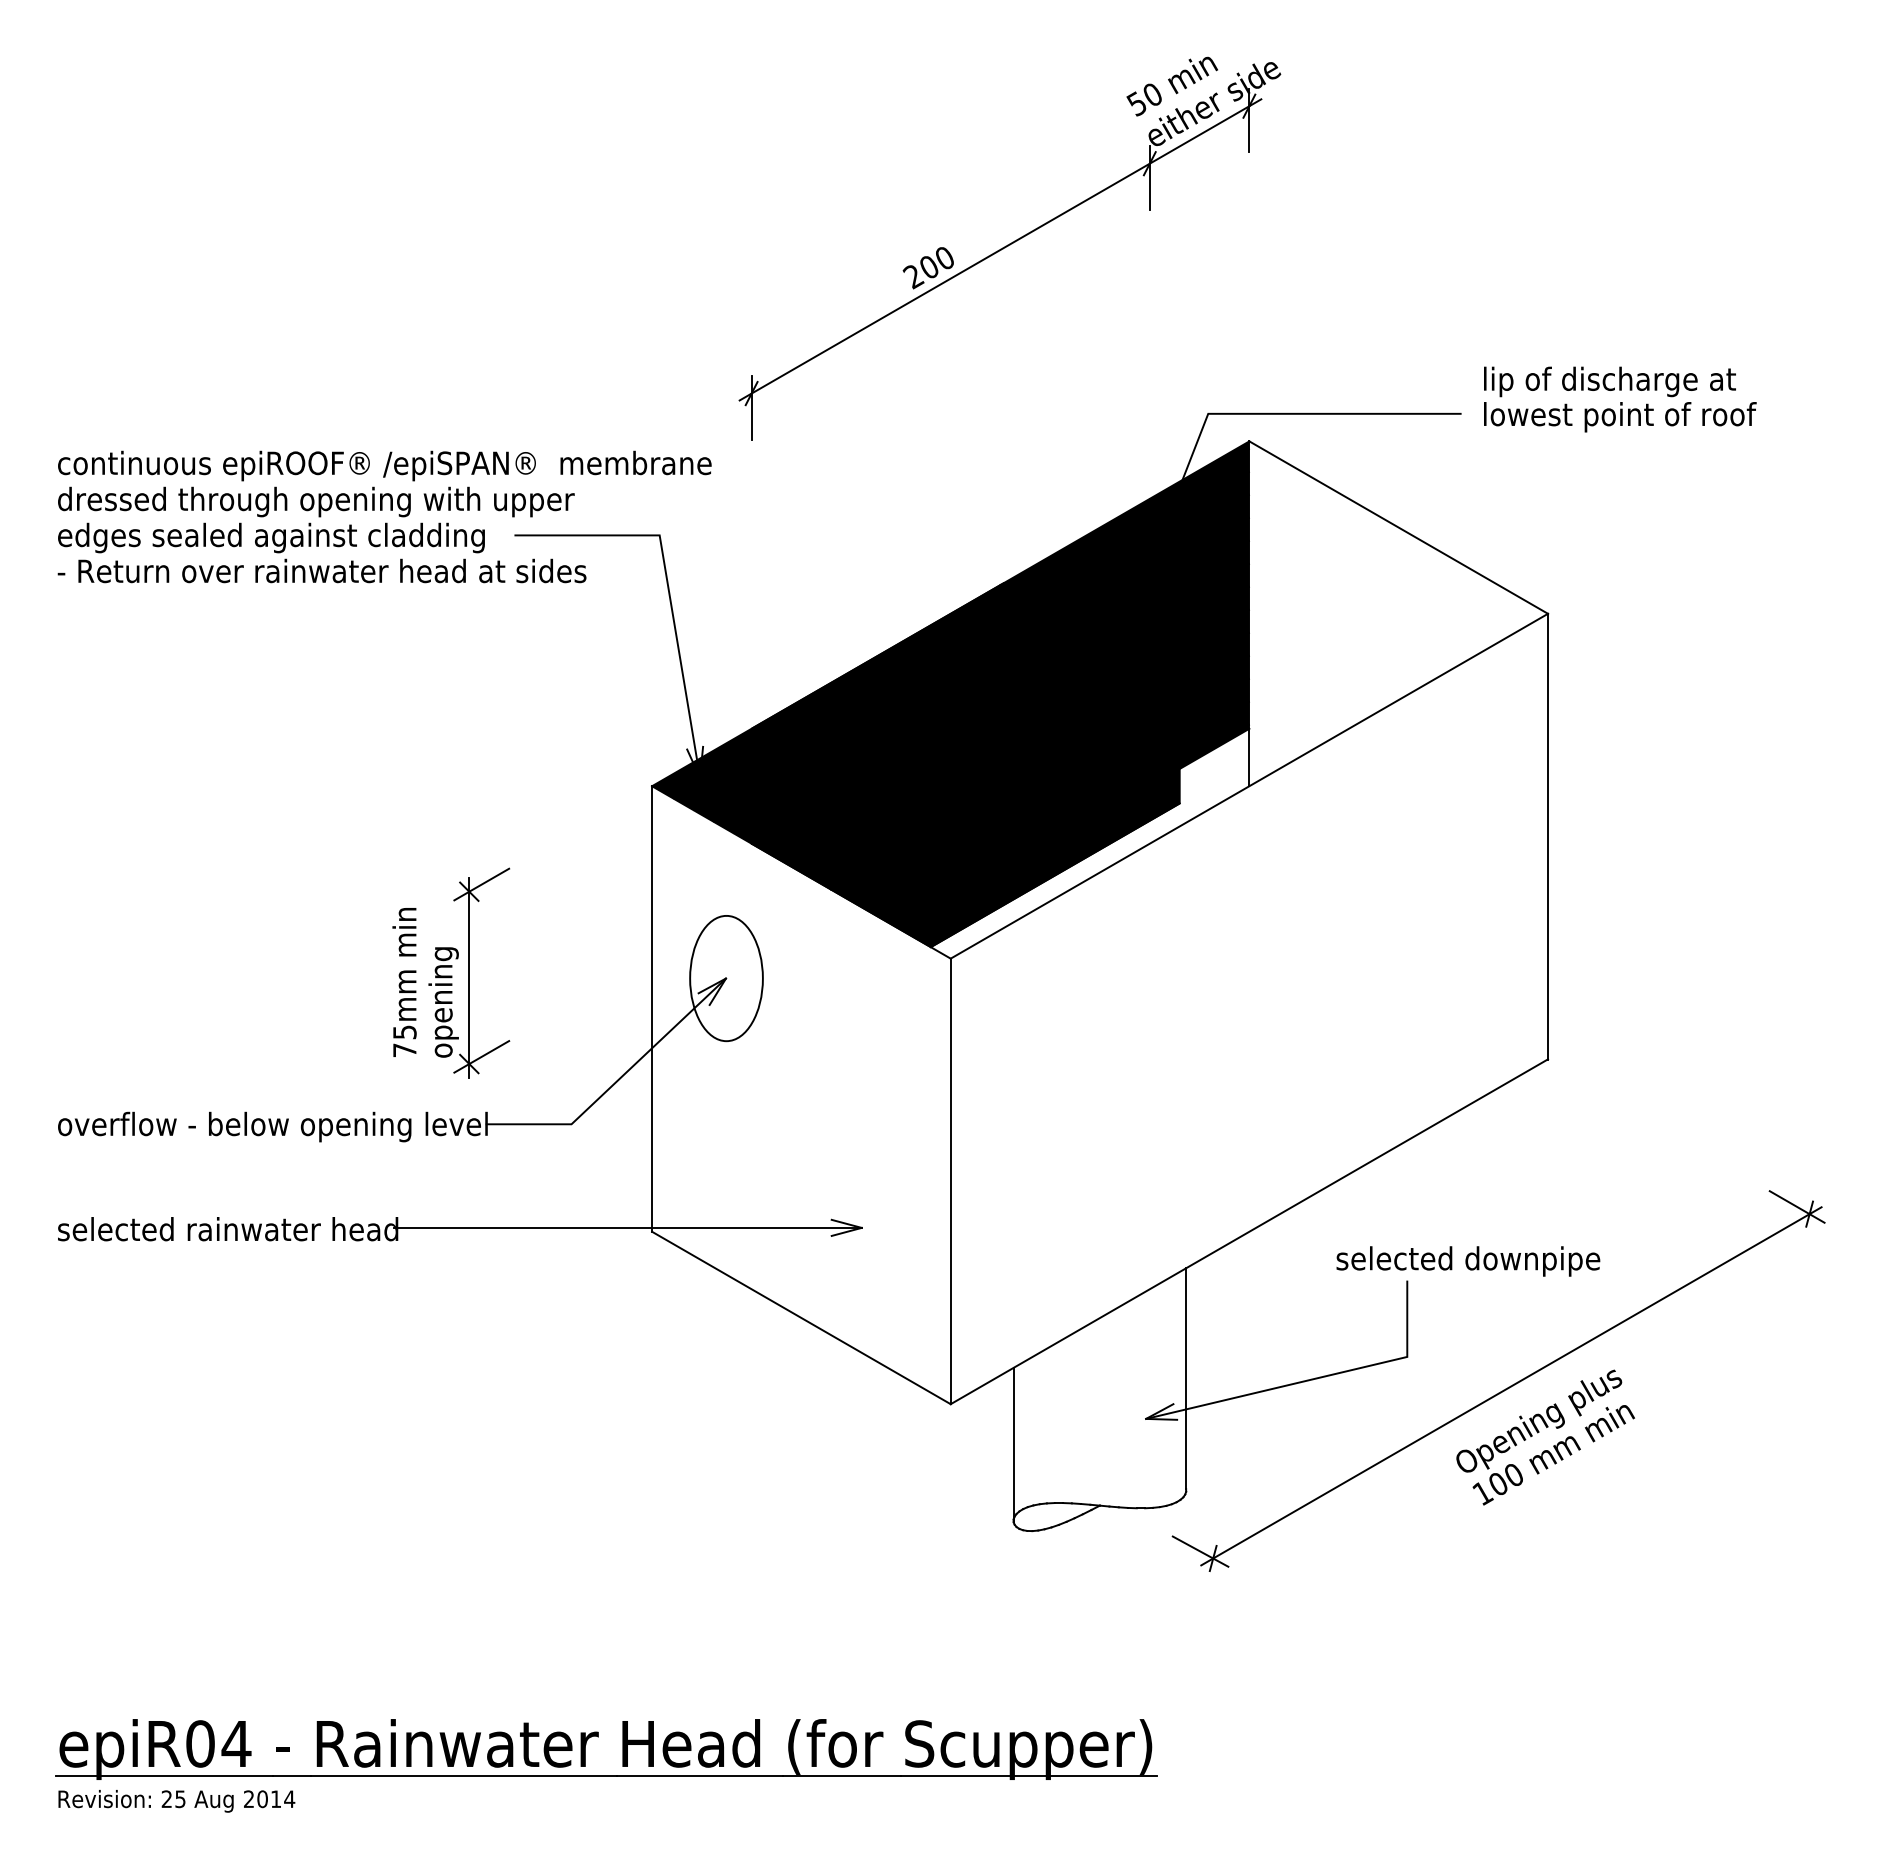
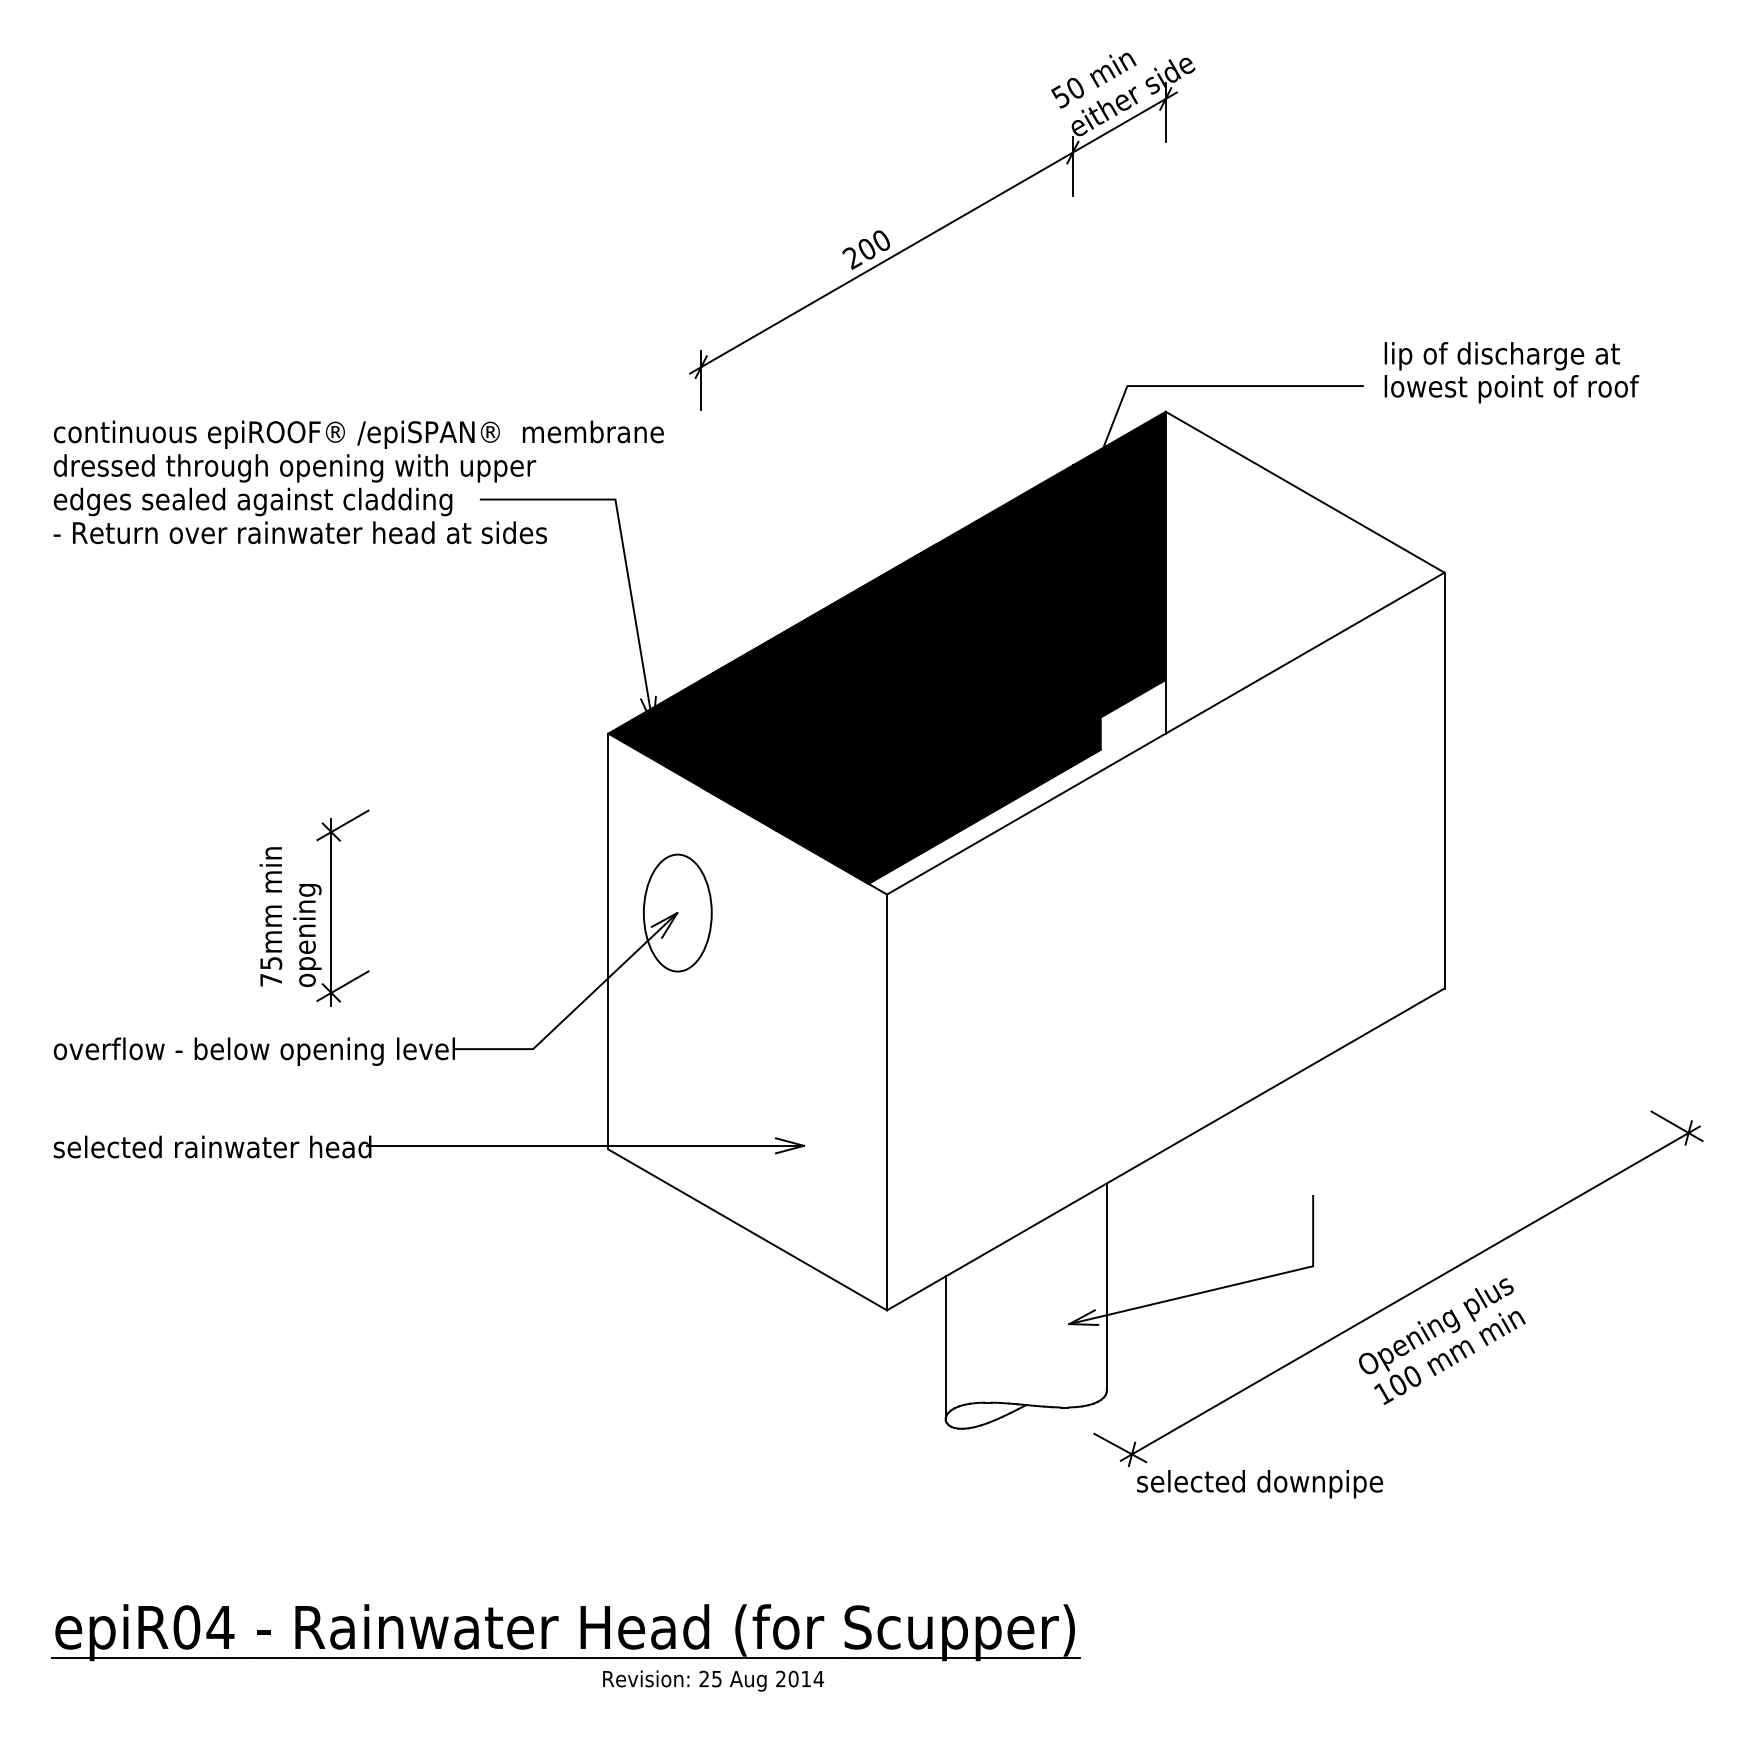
part: (451, 972) -> (314, 907), moved
text: (1468, 1261) -> (1260, 1484), moved
text: (176, 1801) -> (713, 1681), moved

